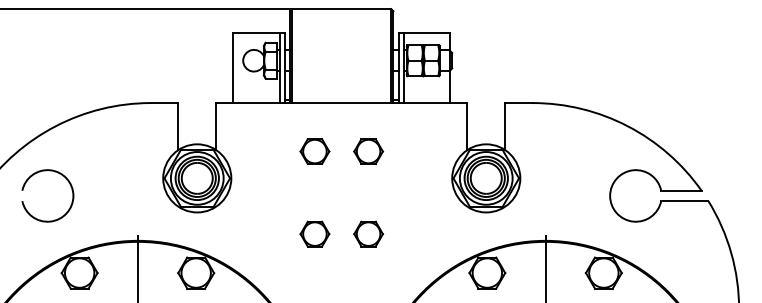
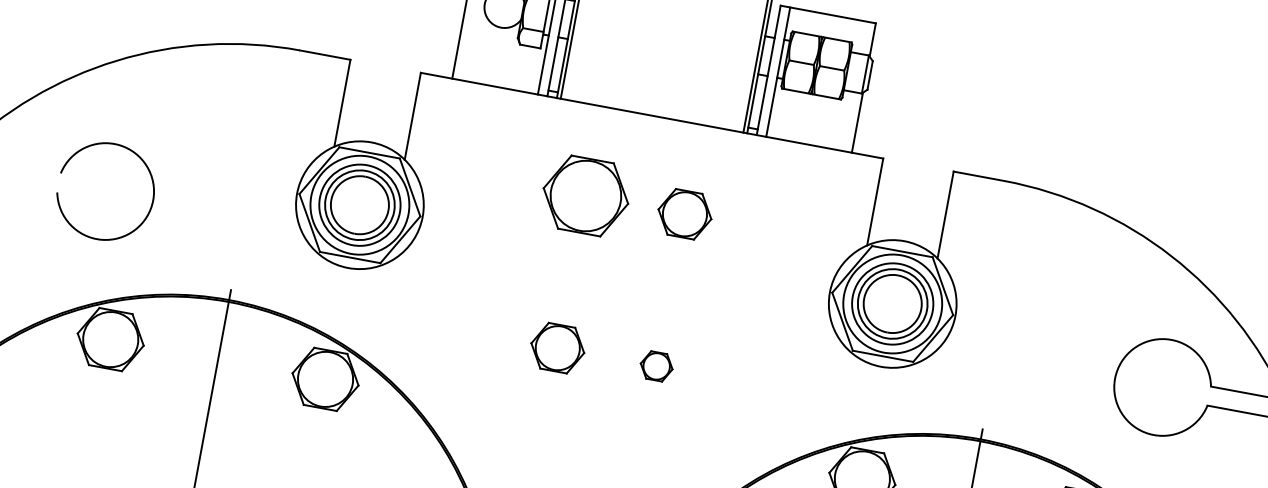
part: (314, 151) -> (585, 195), size x1.6
arc: (46, 171) -> (111, 146), moved
part: (368, 233) -> (656, 365), size x0.6

